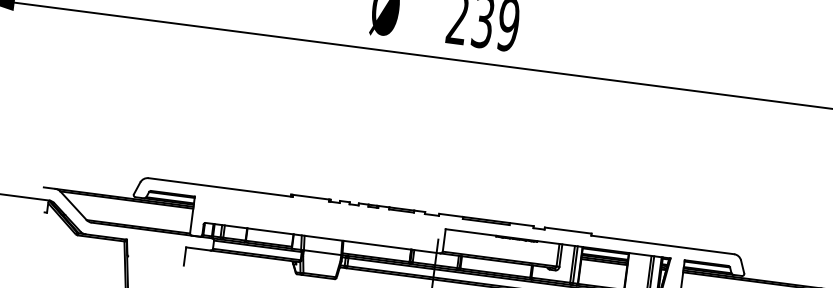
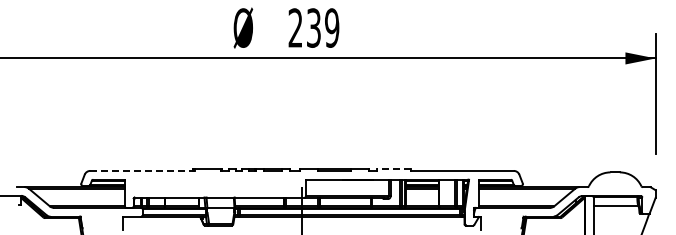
line: (220, 186) -> (142, 170), solid -> dashed
line: (568, 230) -> (393, 169), solid -> dashed

